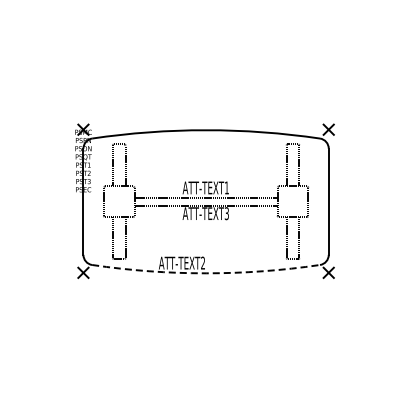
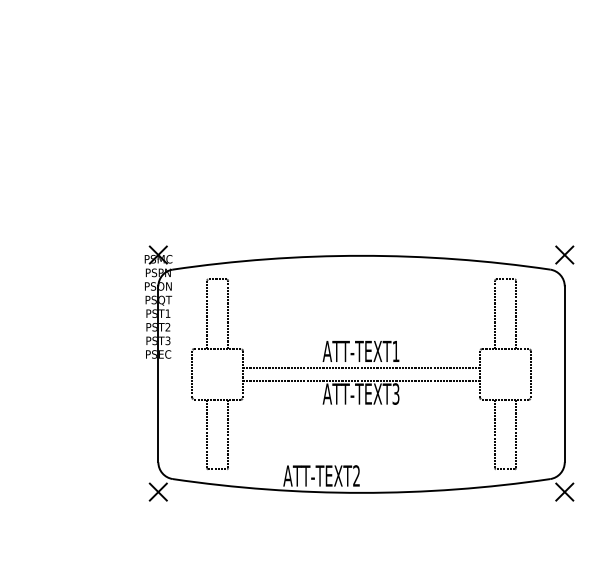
arc: (206, 273) -> (362, 493), dashed -> solid

